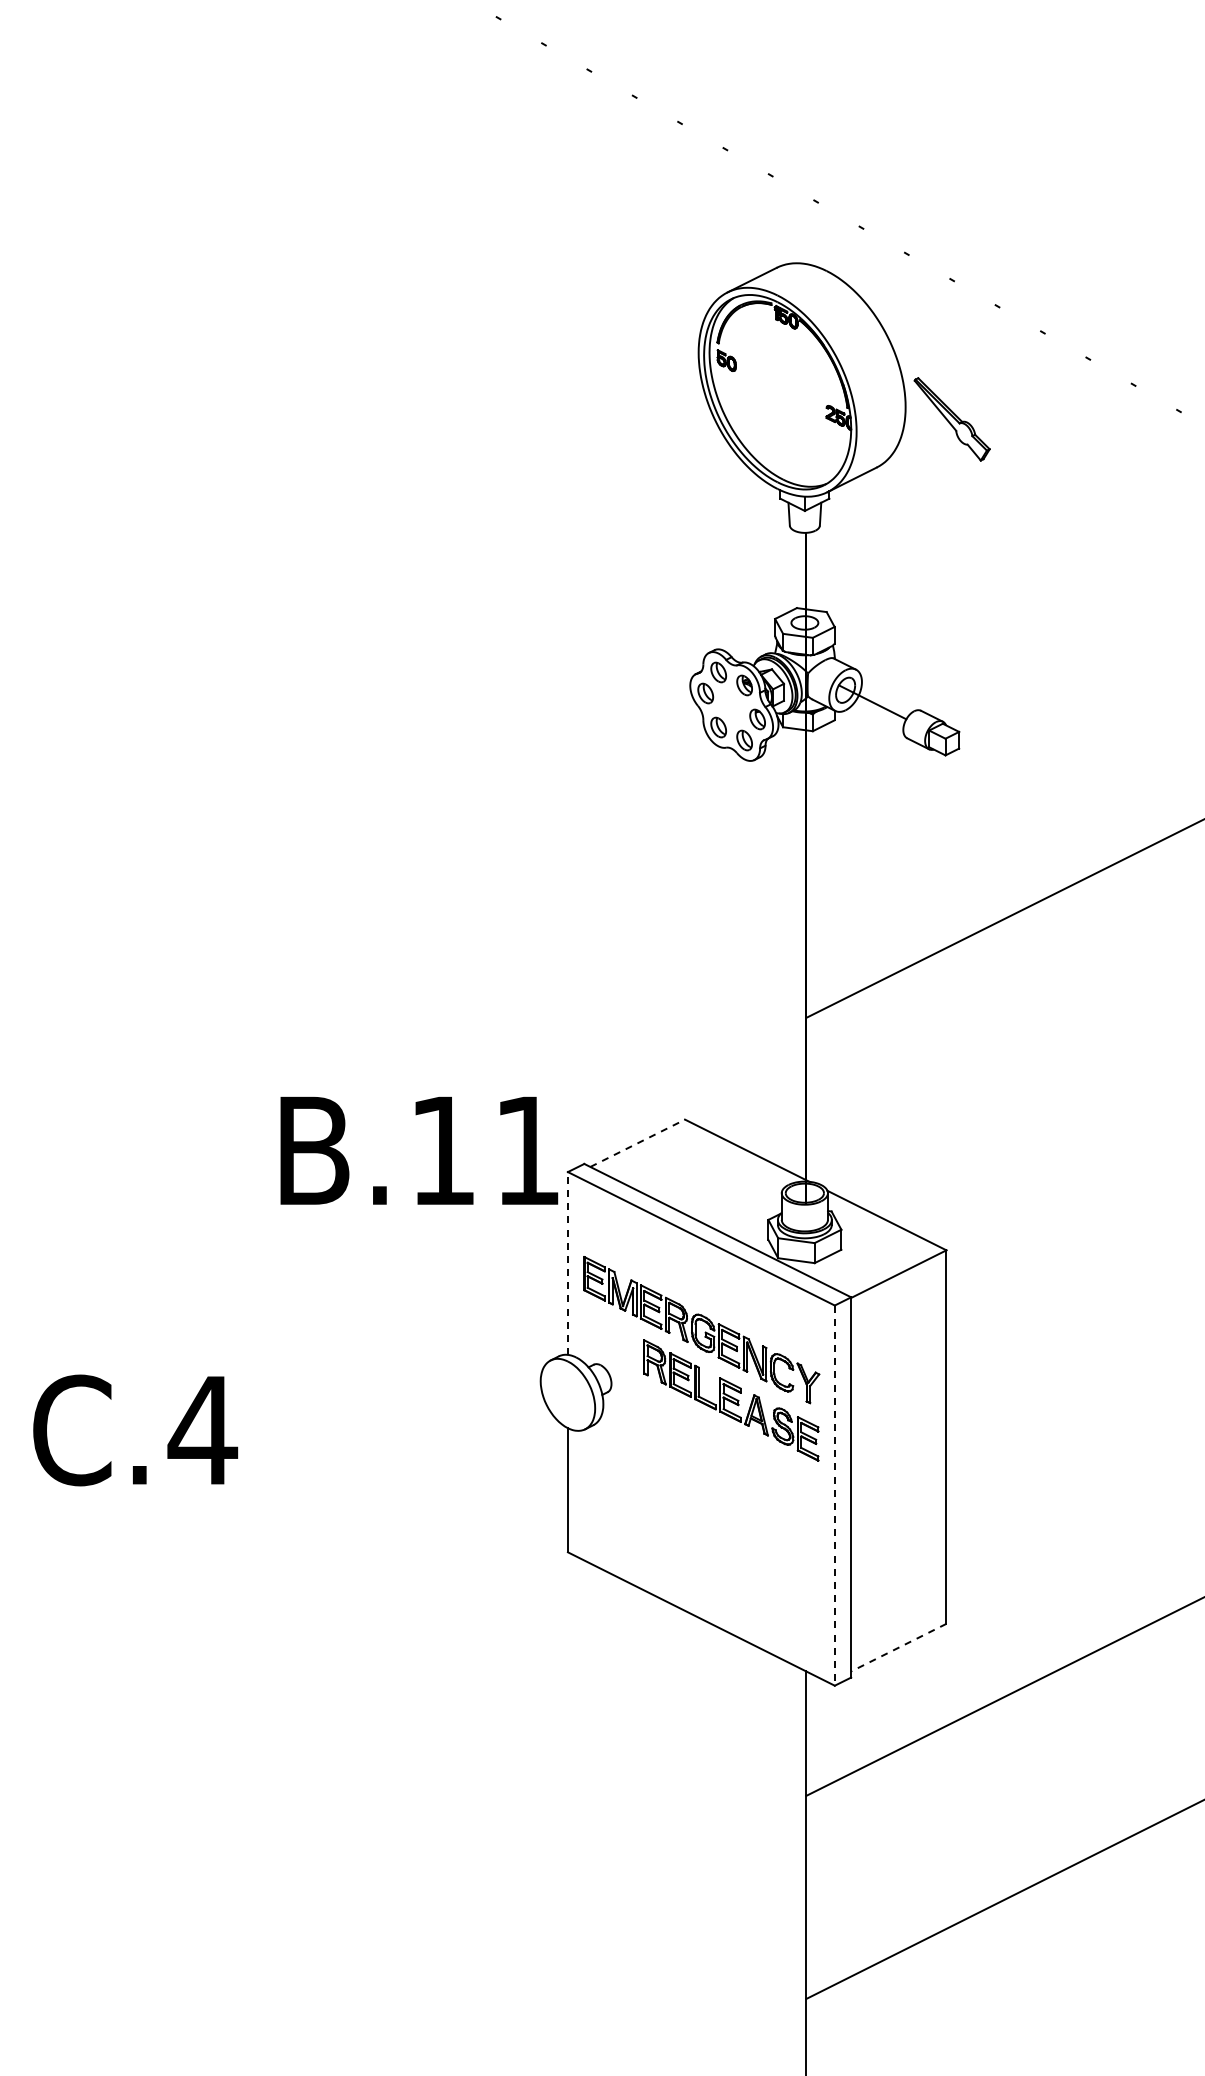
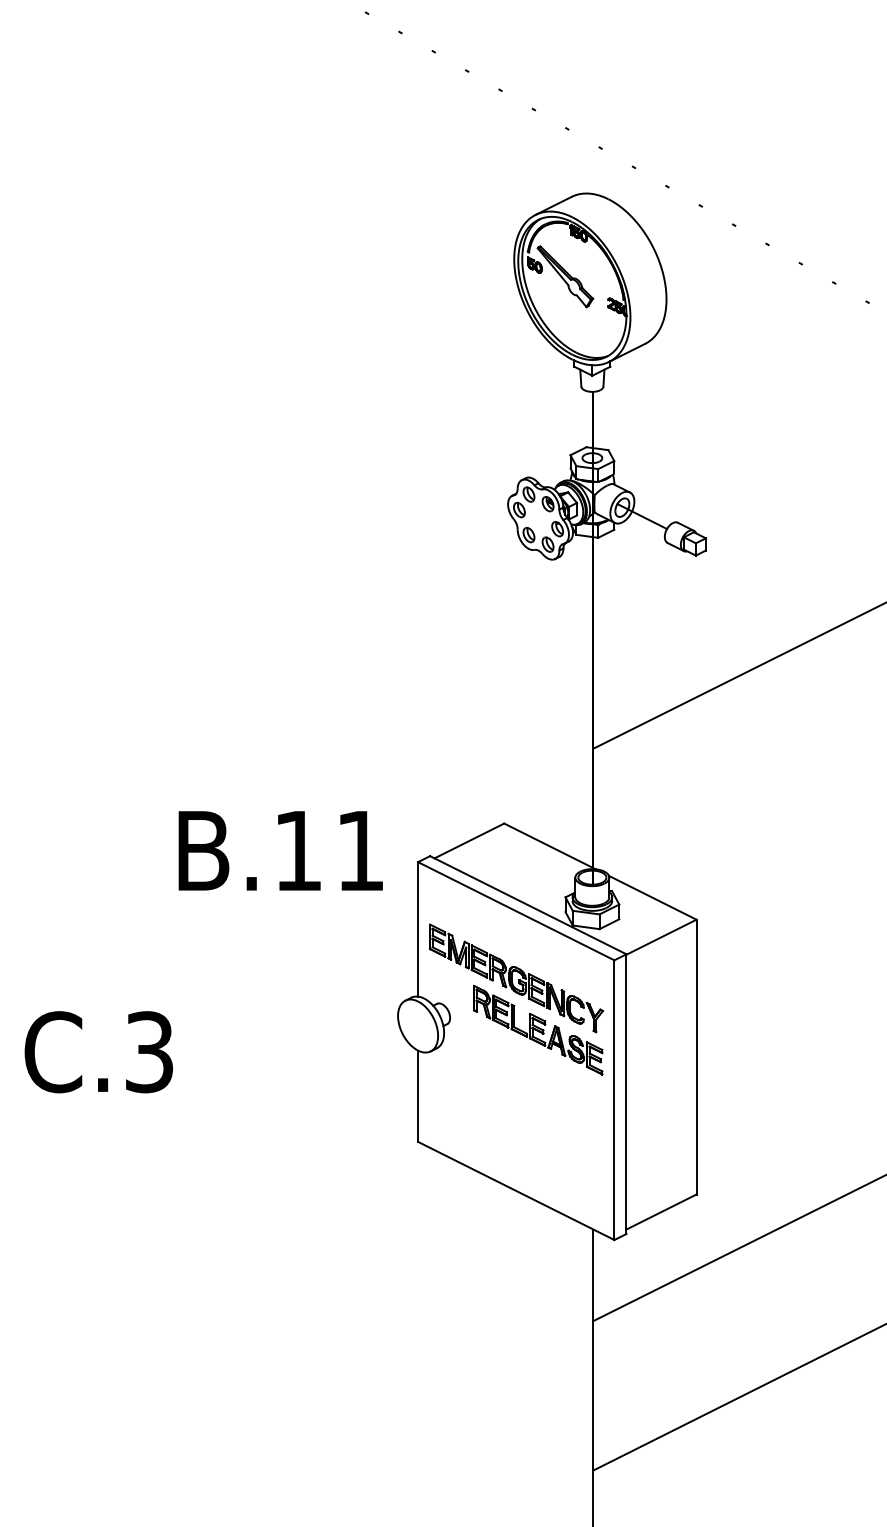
part: (951, 419) -> (564, 276), moved
line: (637, 1143) -> (469, 841), dashed -> solid
text: (419, 1150) -> (280, 850), moved
line: (567, 1263) -> (417, 929), dashed -> solid
text: (202, 1430) -> (149, 1052), C.4 -> C.3
line: (834, 1496) -> (614, 1100), dashed -> solid
line: (898, 1647) -> (661, 1211), dashed -> solid

